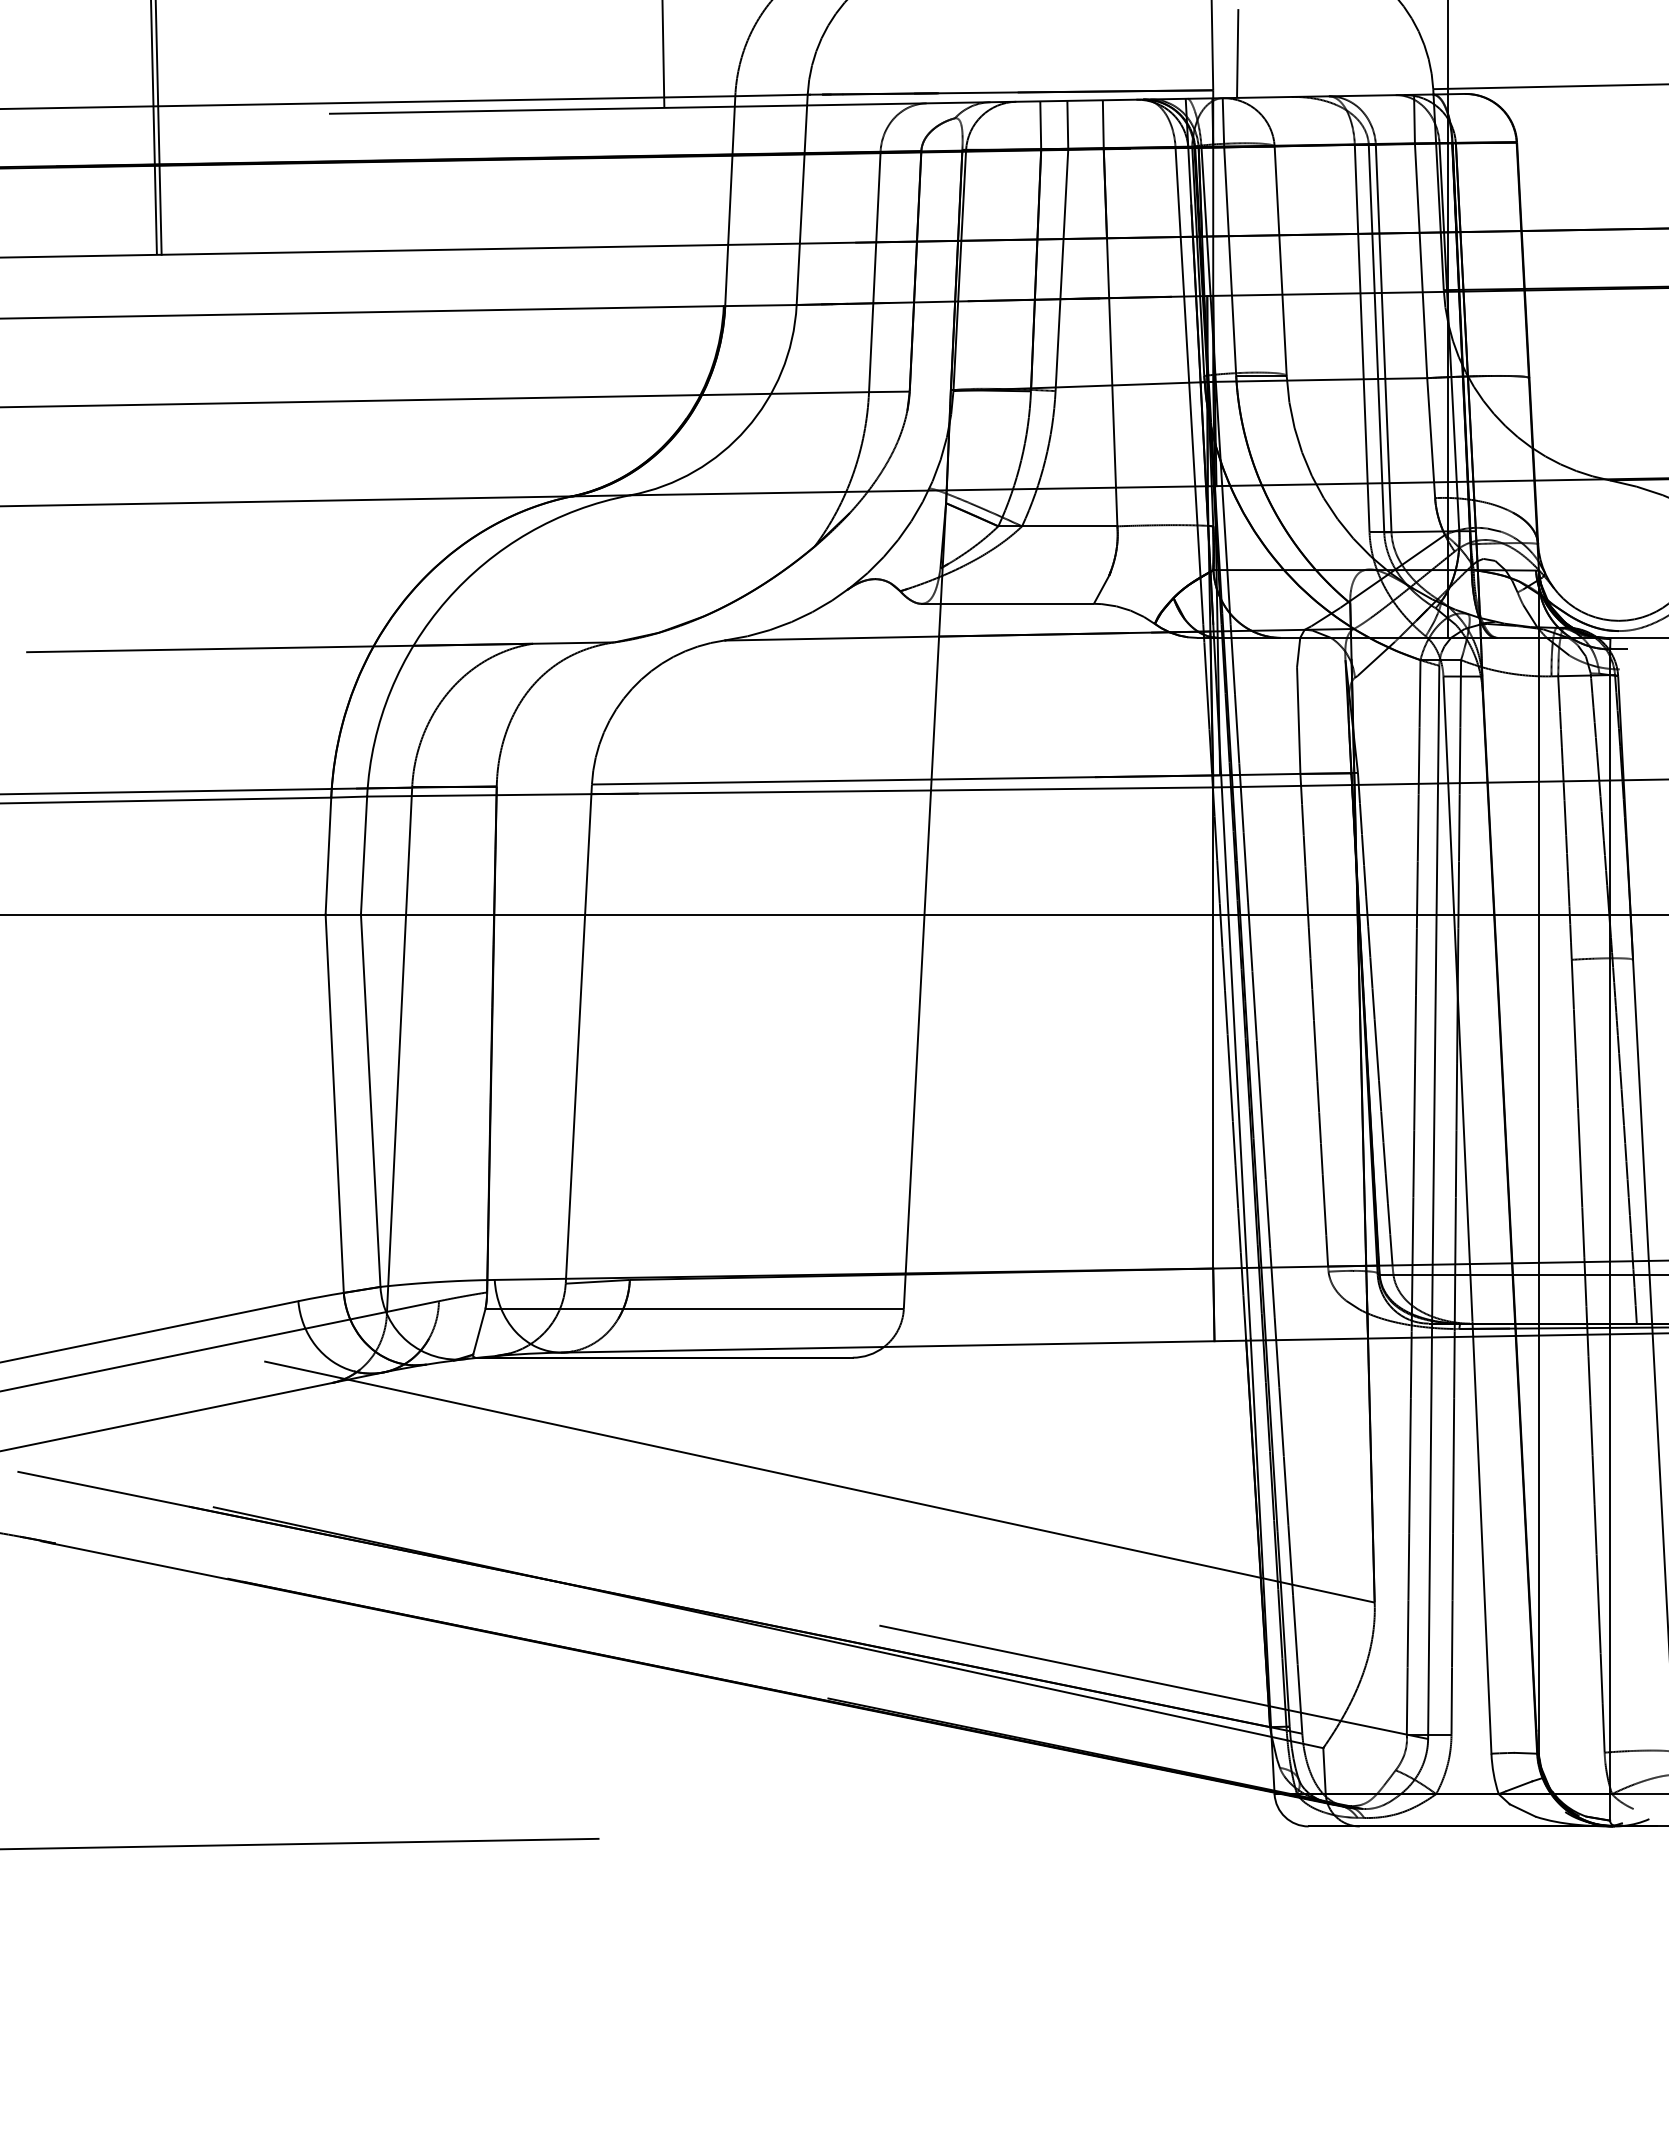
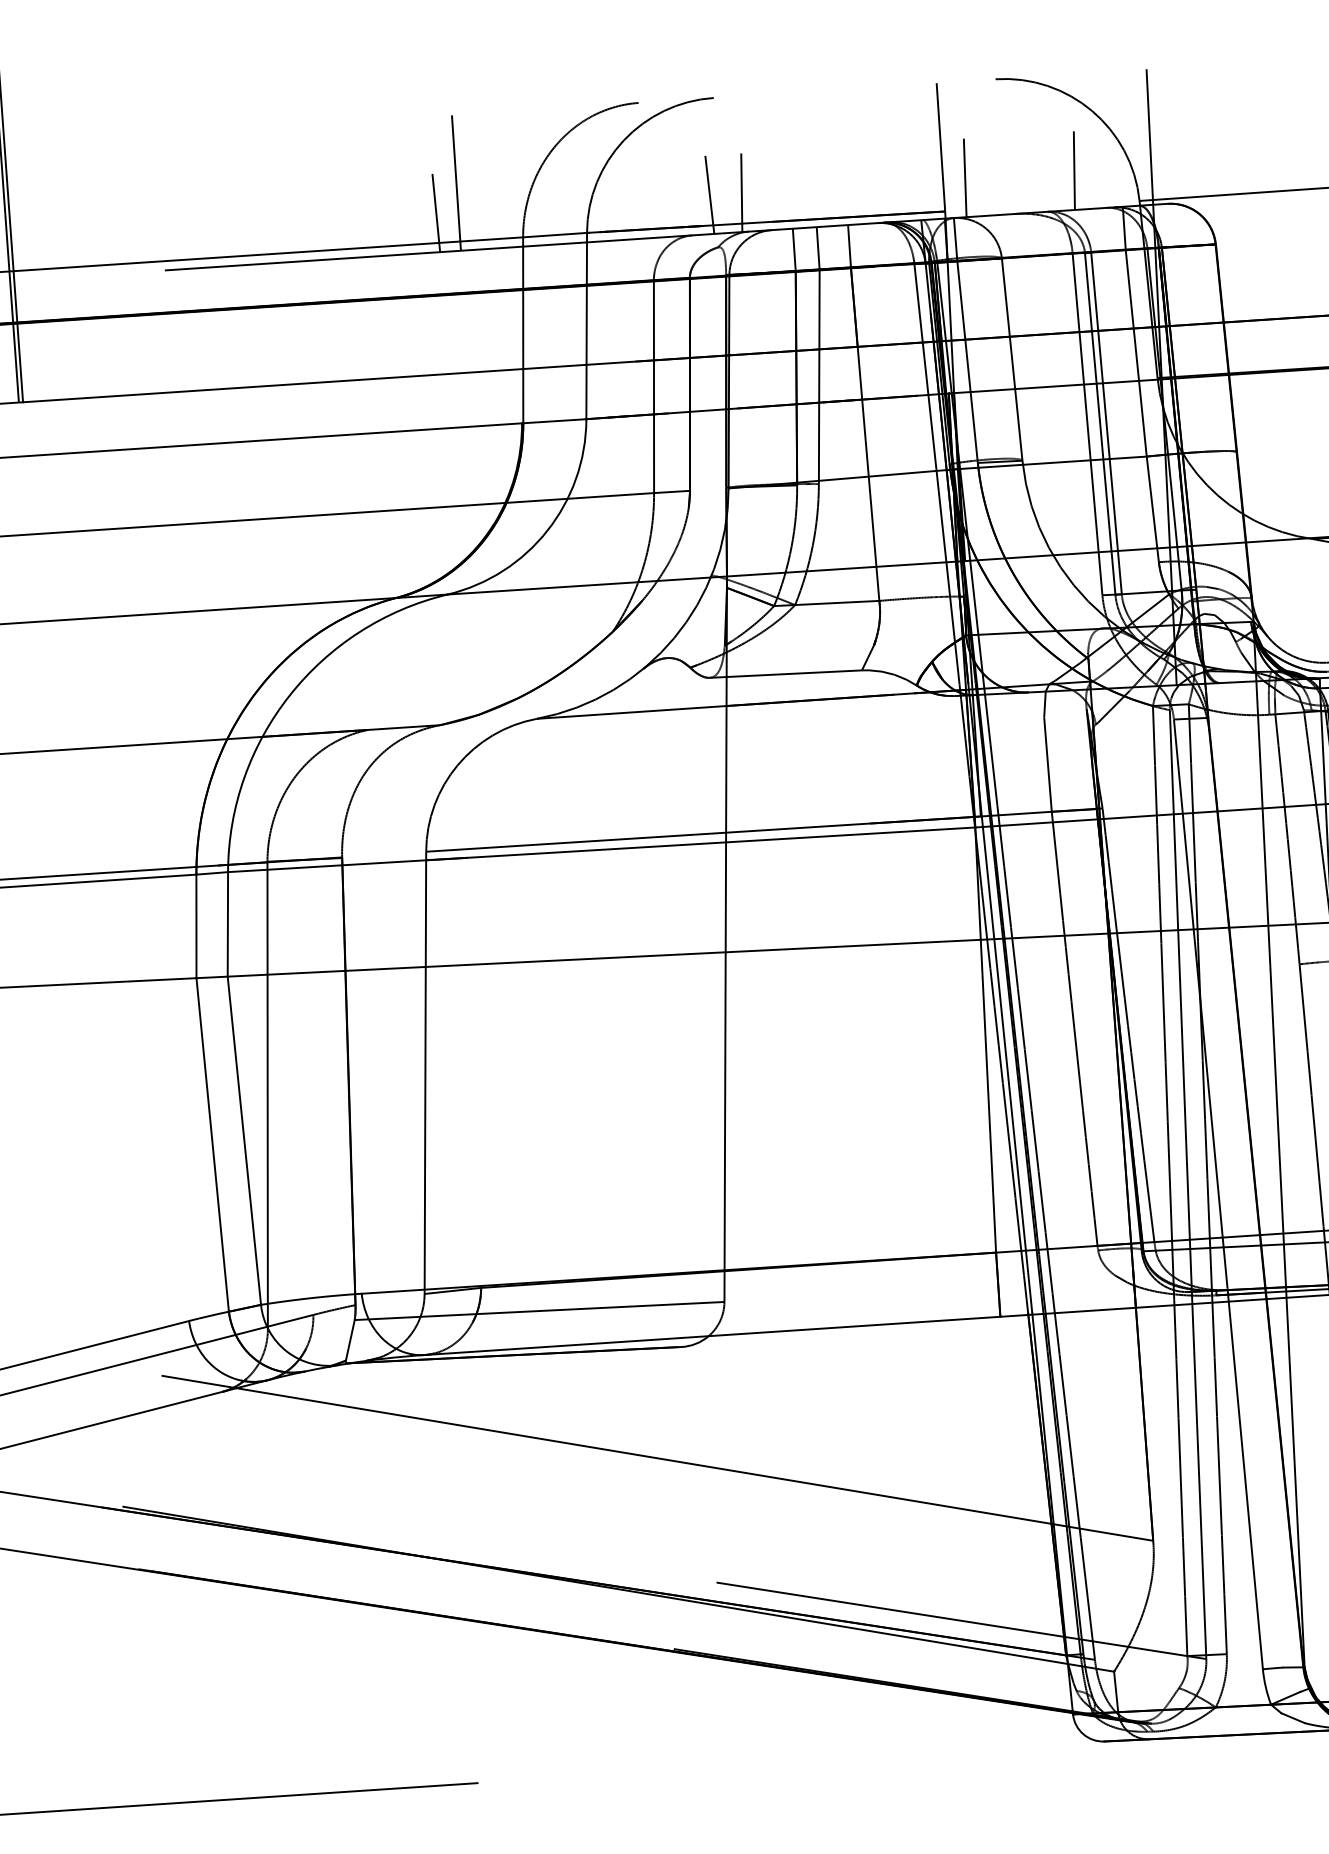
line: (1360, 50) -> (1073, 169), added
line: (984, 57) -> (741, 192), added
line: (948, 58) -> (709, 194), added
line: (638, 63) -> (436, 212), added

